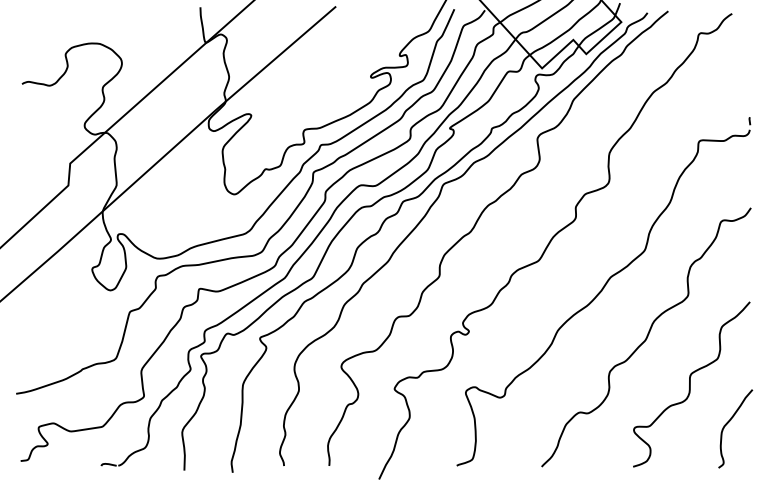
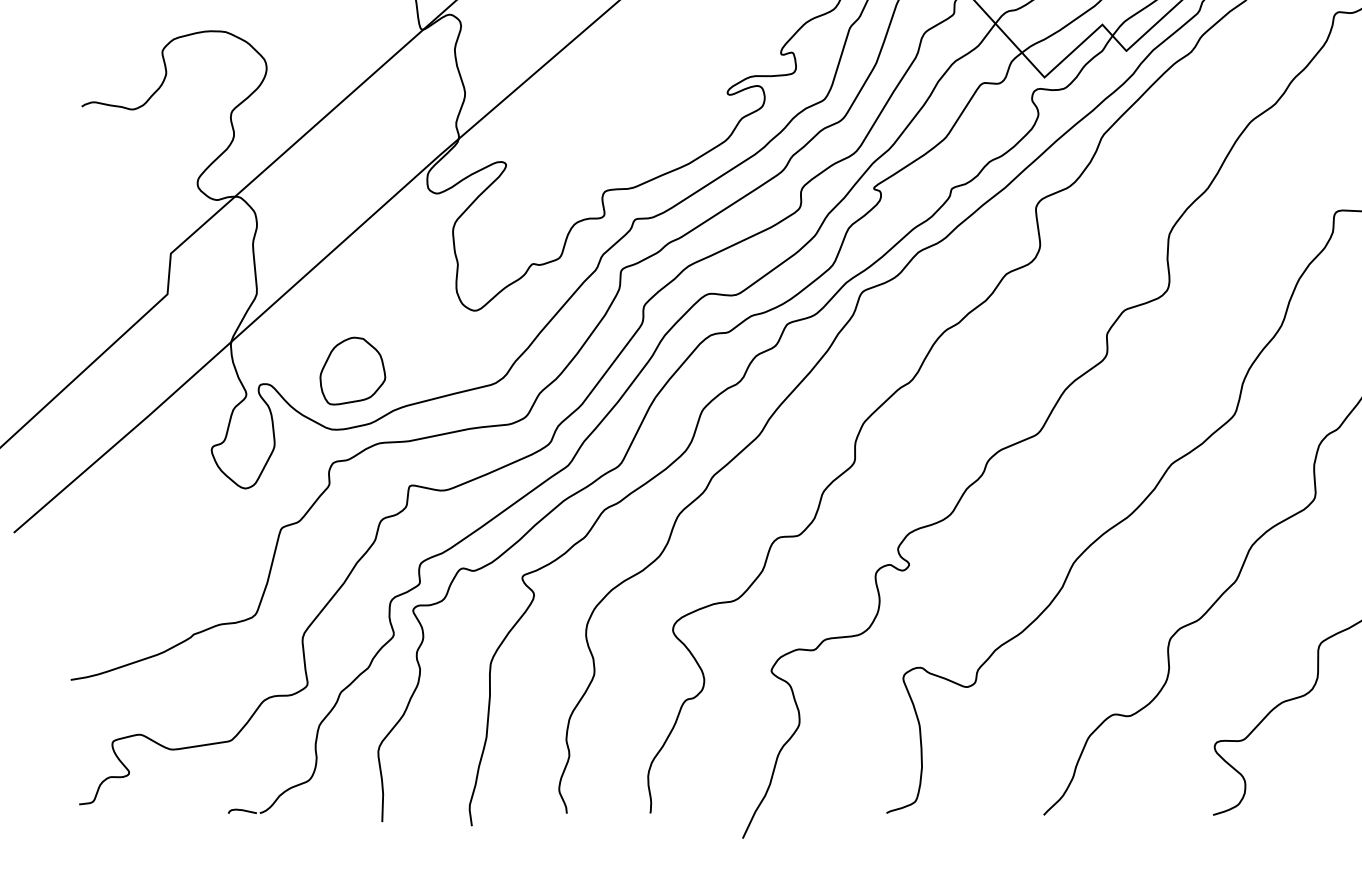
part: (168, 226) -> (352, 370), added

